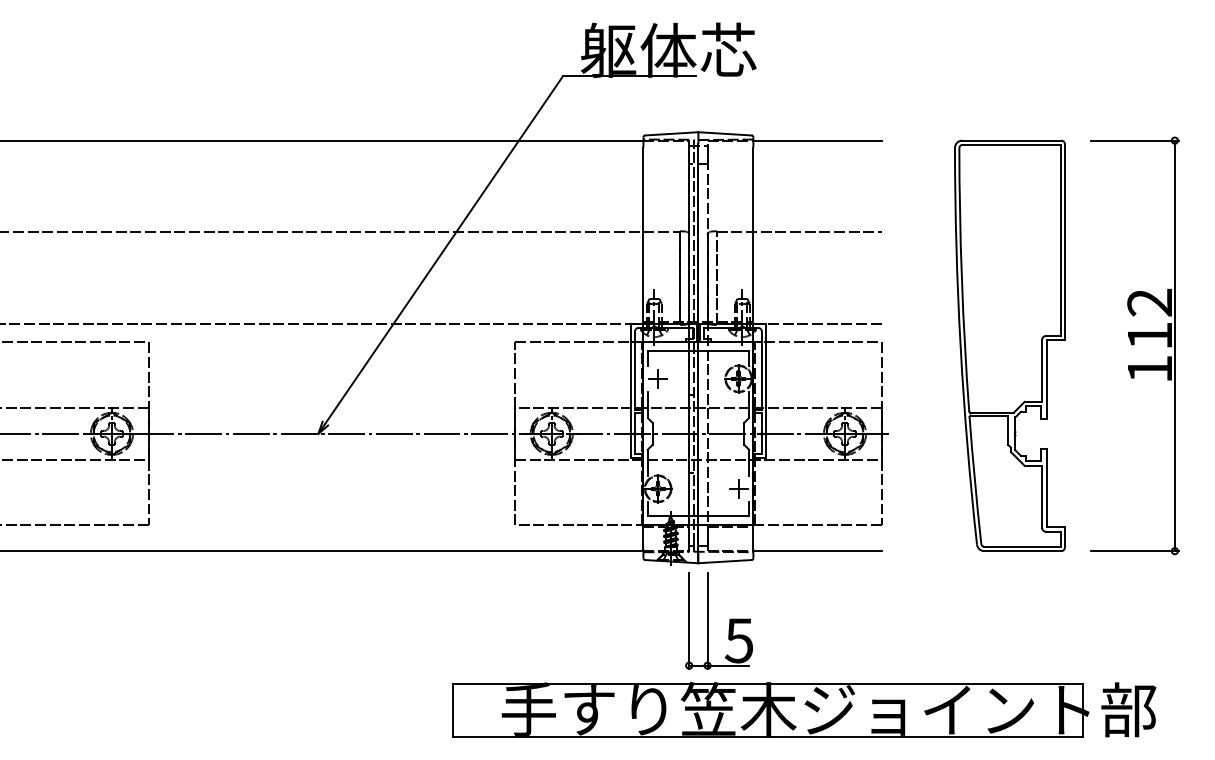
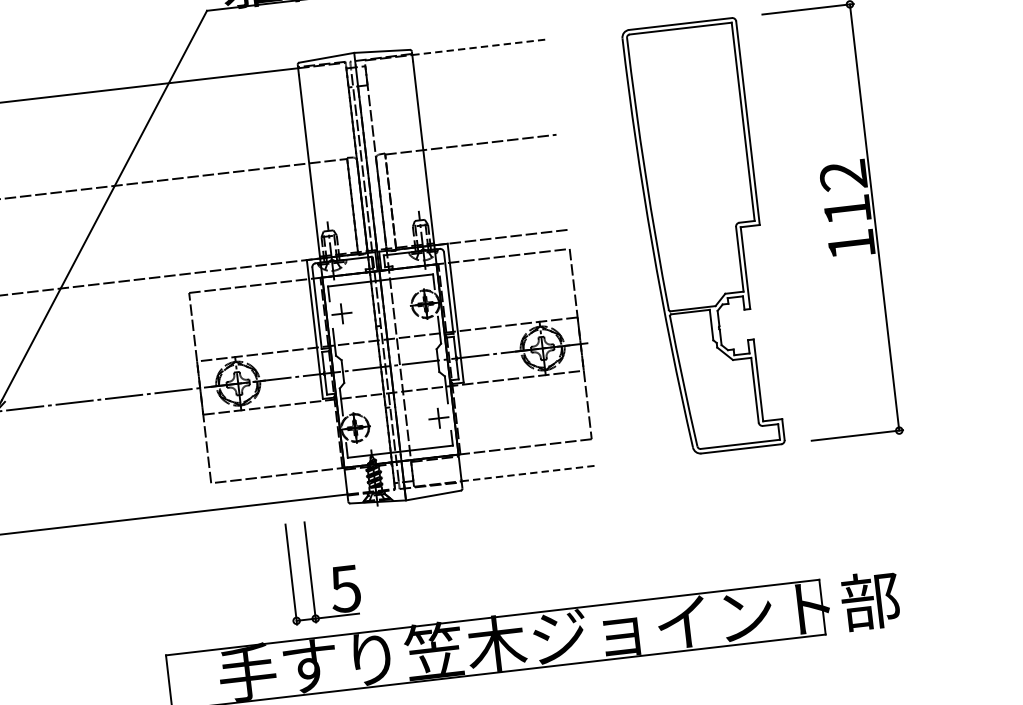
line: (818, 140) -> (479, 47), solid -> dashed
line: (818, 551) -> (529, 473), solid -> dashed
part: (708, 620) -> (311, 571), moved

